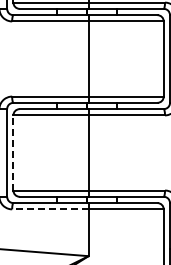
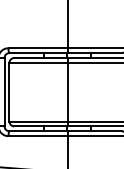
line: (13, 152) -> (9, 91), dashed -> solid
line: (49, 209) -> (37, 136), dashed -> solid

